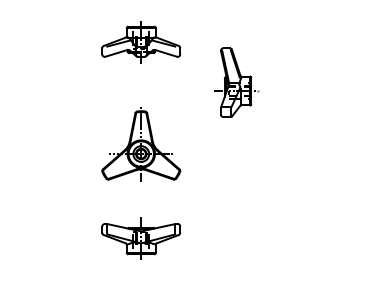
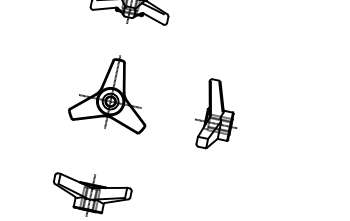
part: (234, 82) -> (216, 115), moved
part: (141, 144) -> (112, 92), moved

